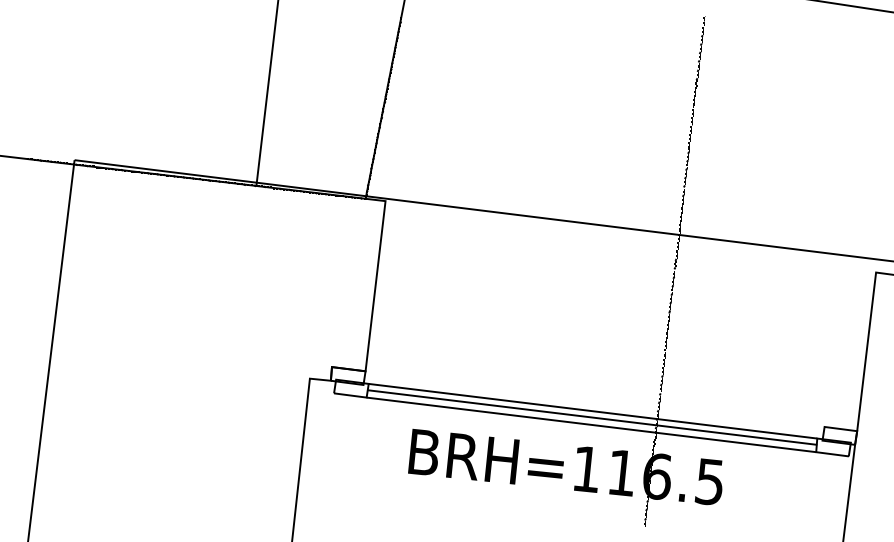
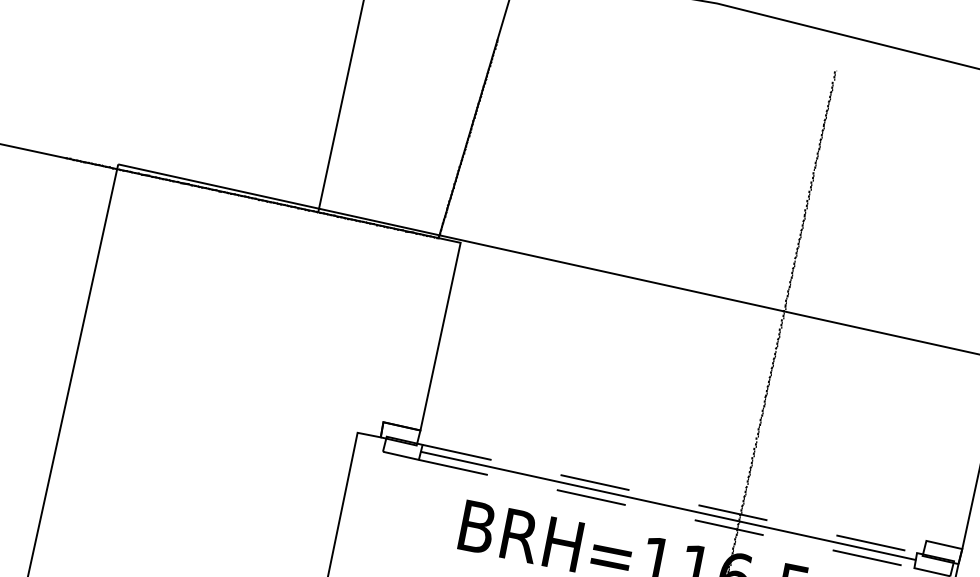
line: (593, 411) -> (670, 499), solid -> dashed
line: (591, 424) -> (666, 513), solid -> dashed

